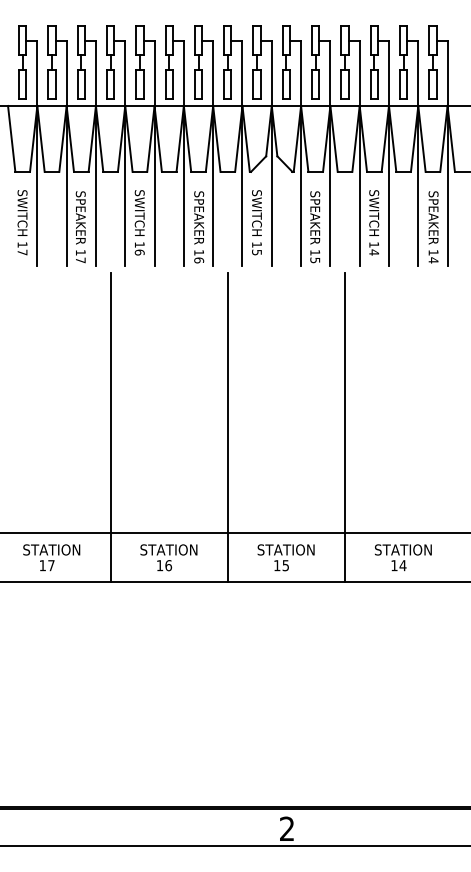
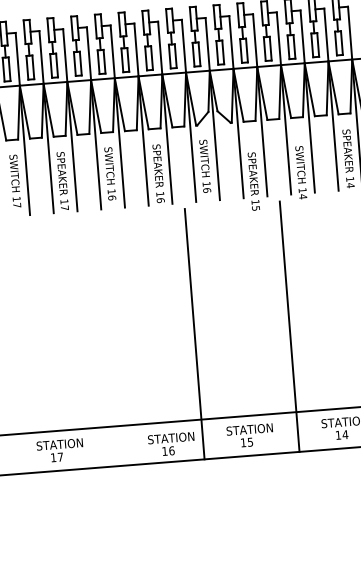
text: (374, 222) -> (301, 172), moved
text: (315, 227) -> (254, 181), moved
text: (256, 252) -> (206, 190), 15 -> 16
line: (110, 427) -> (99, 341), removed
text: (168, 557) -> (171, 444), moved

